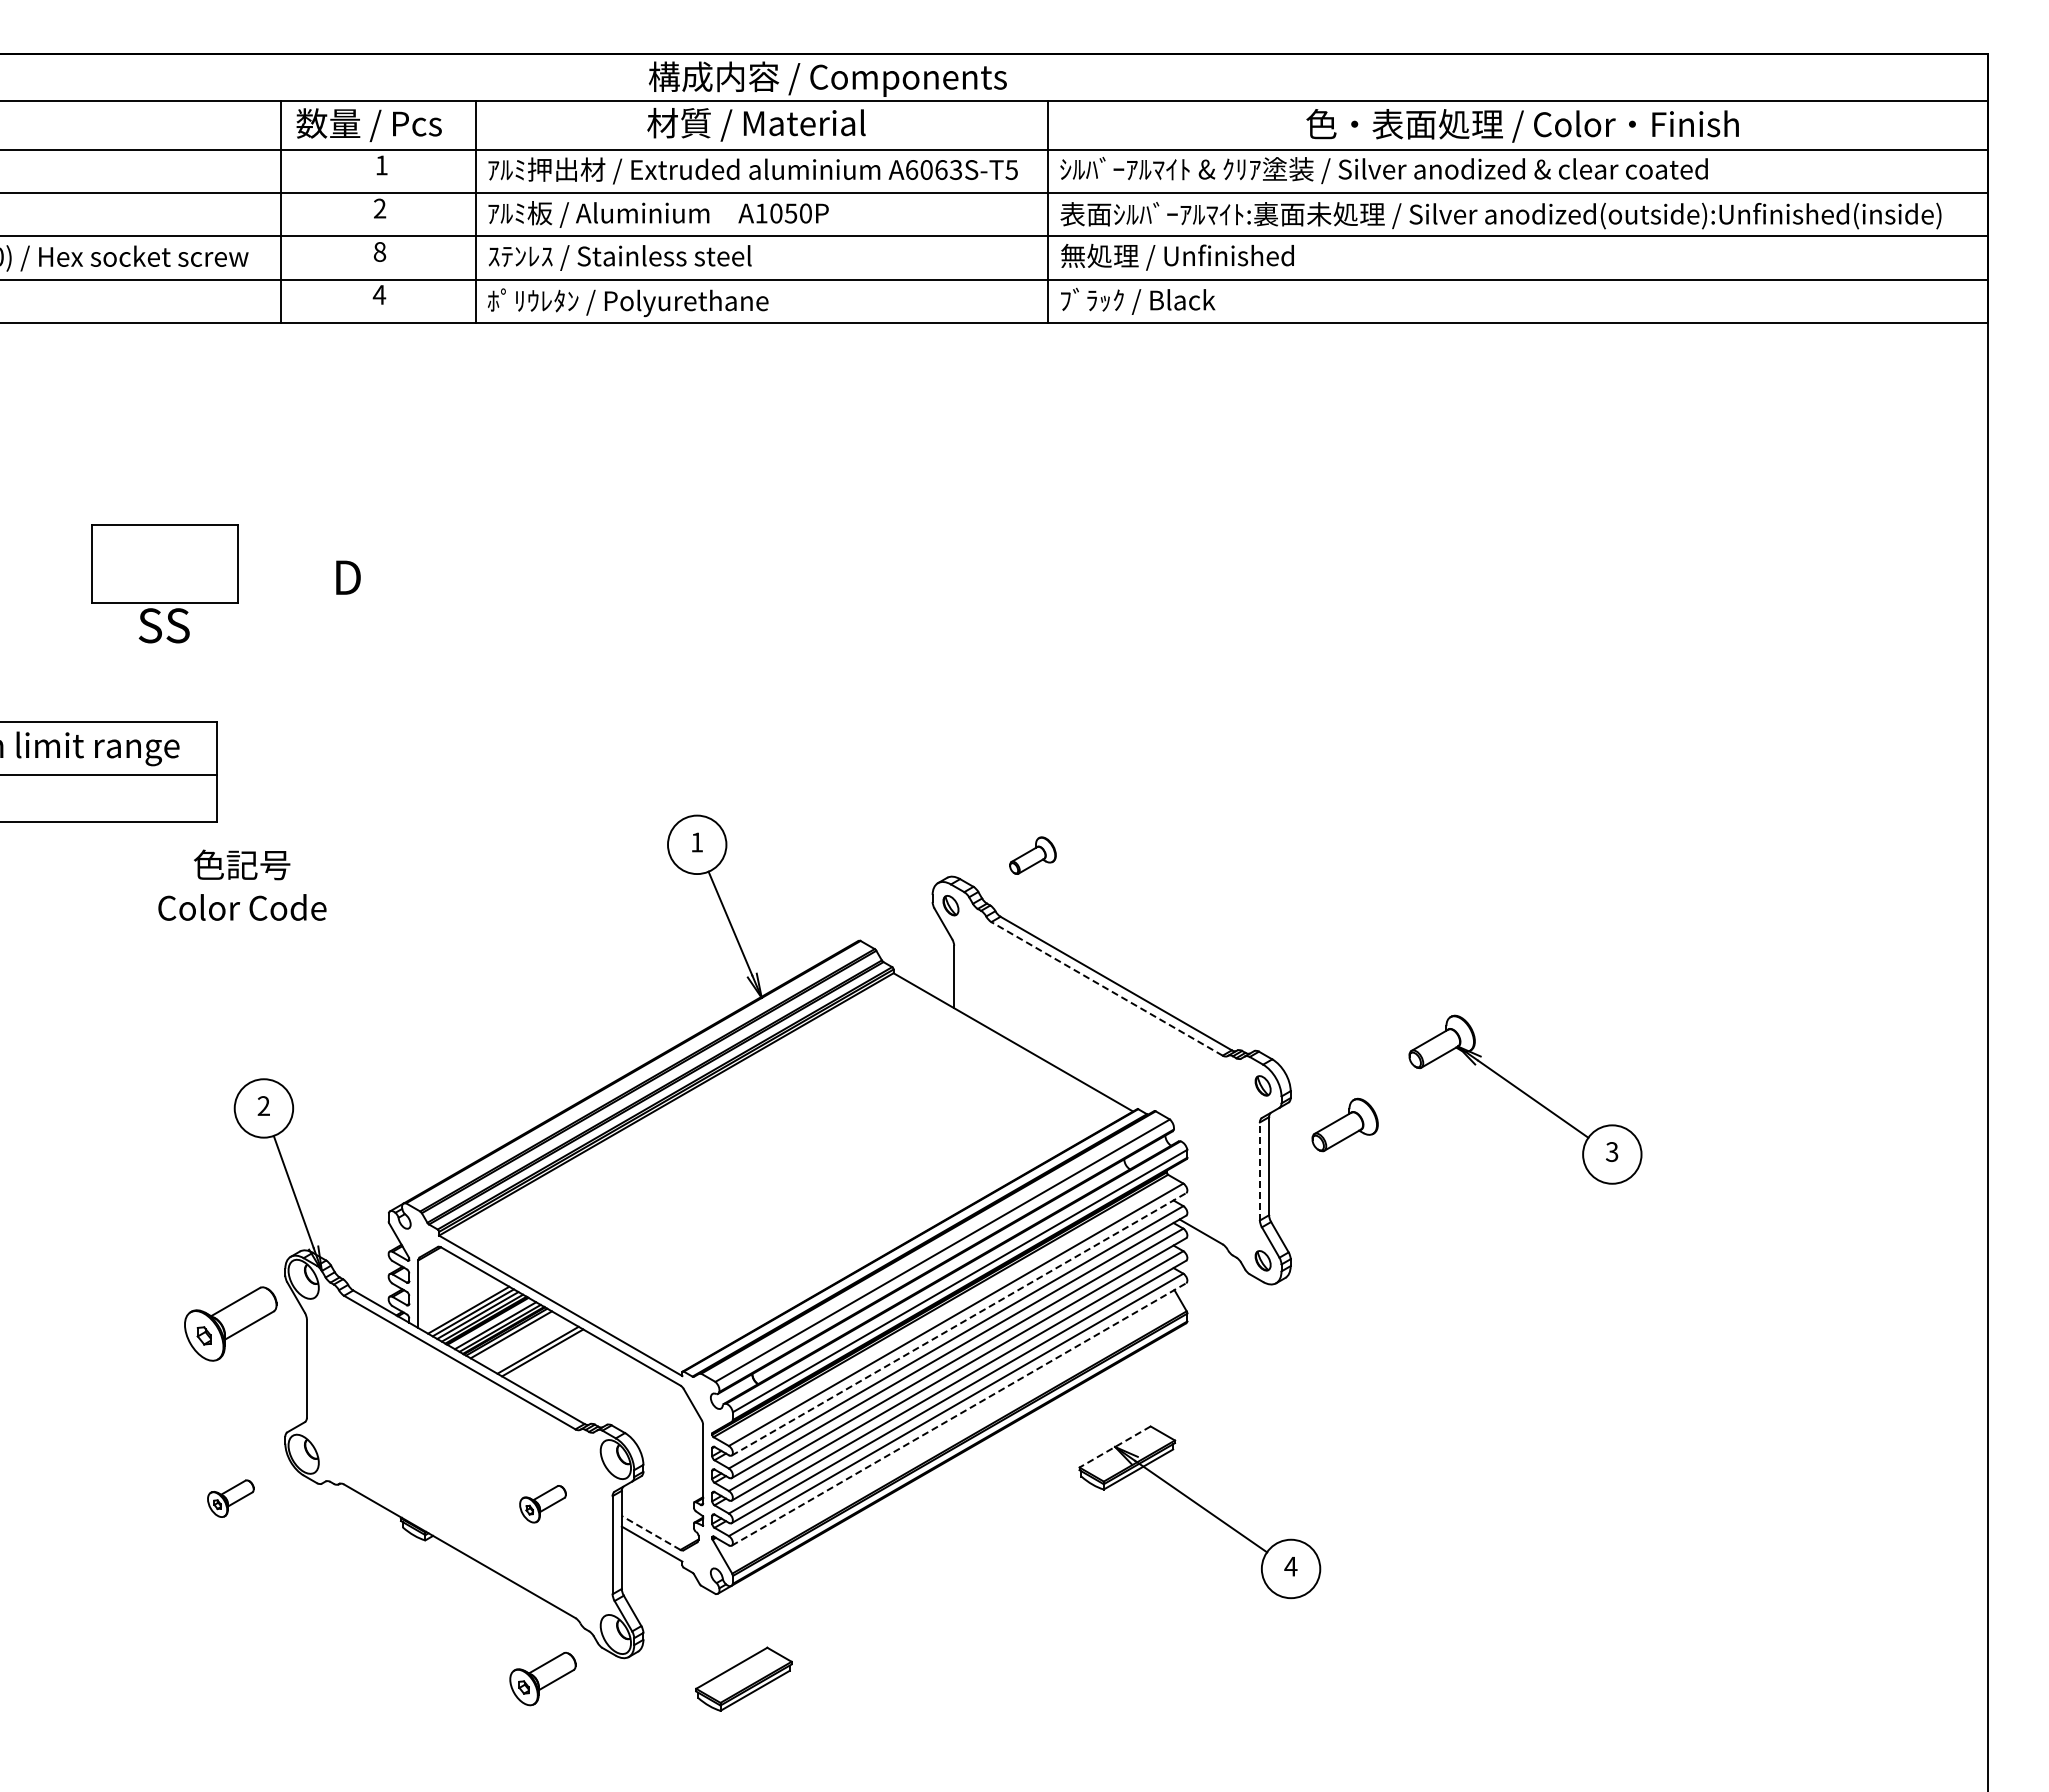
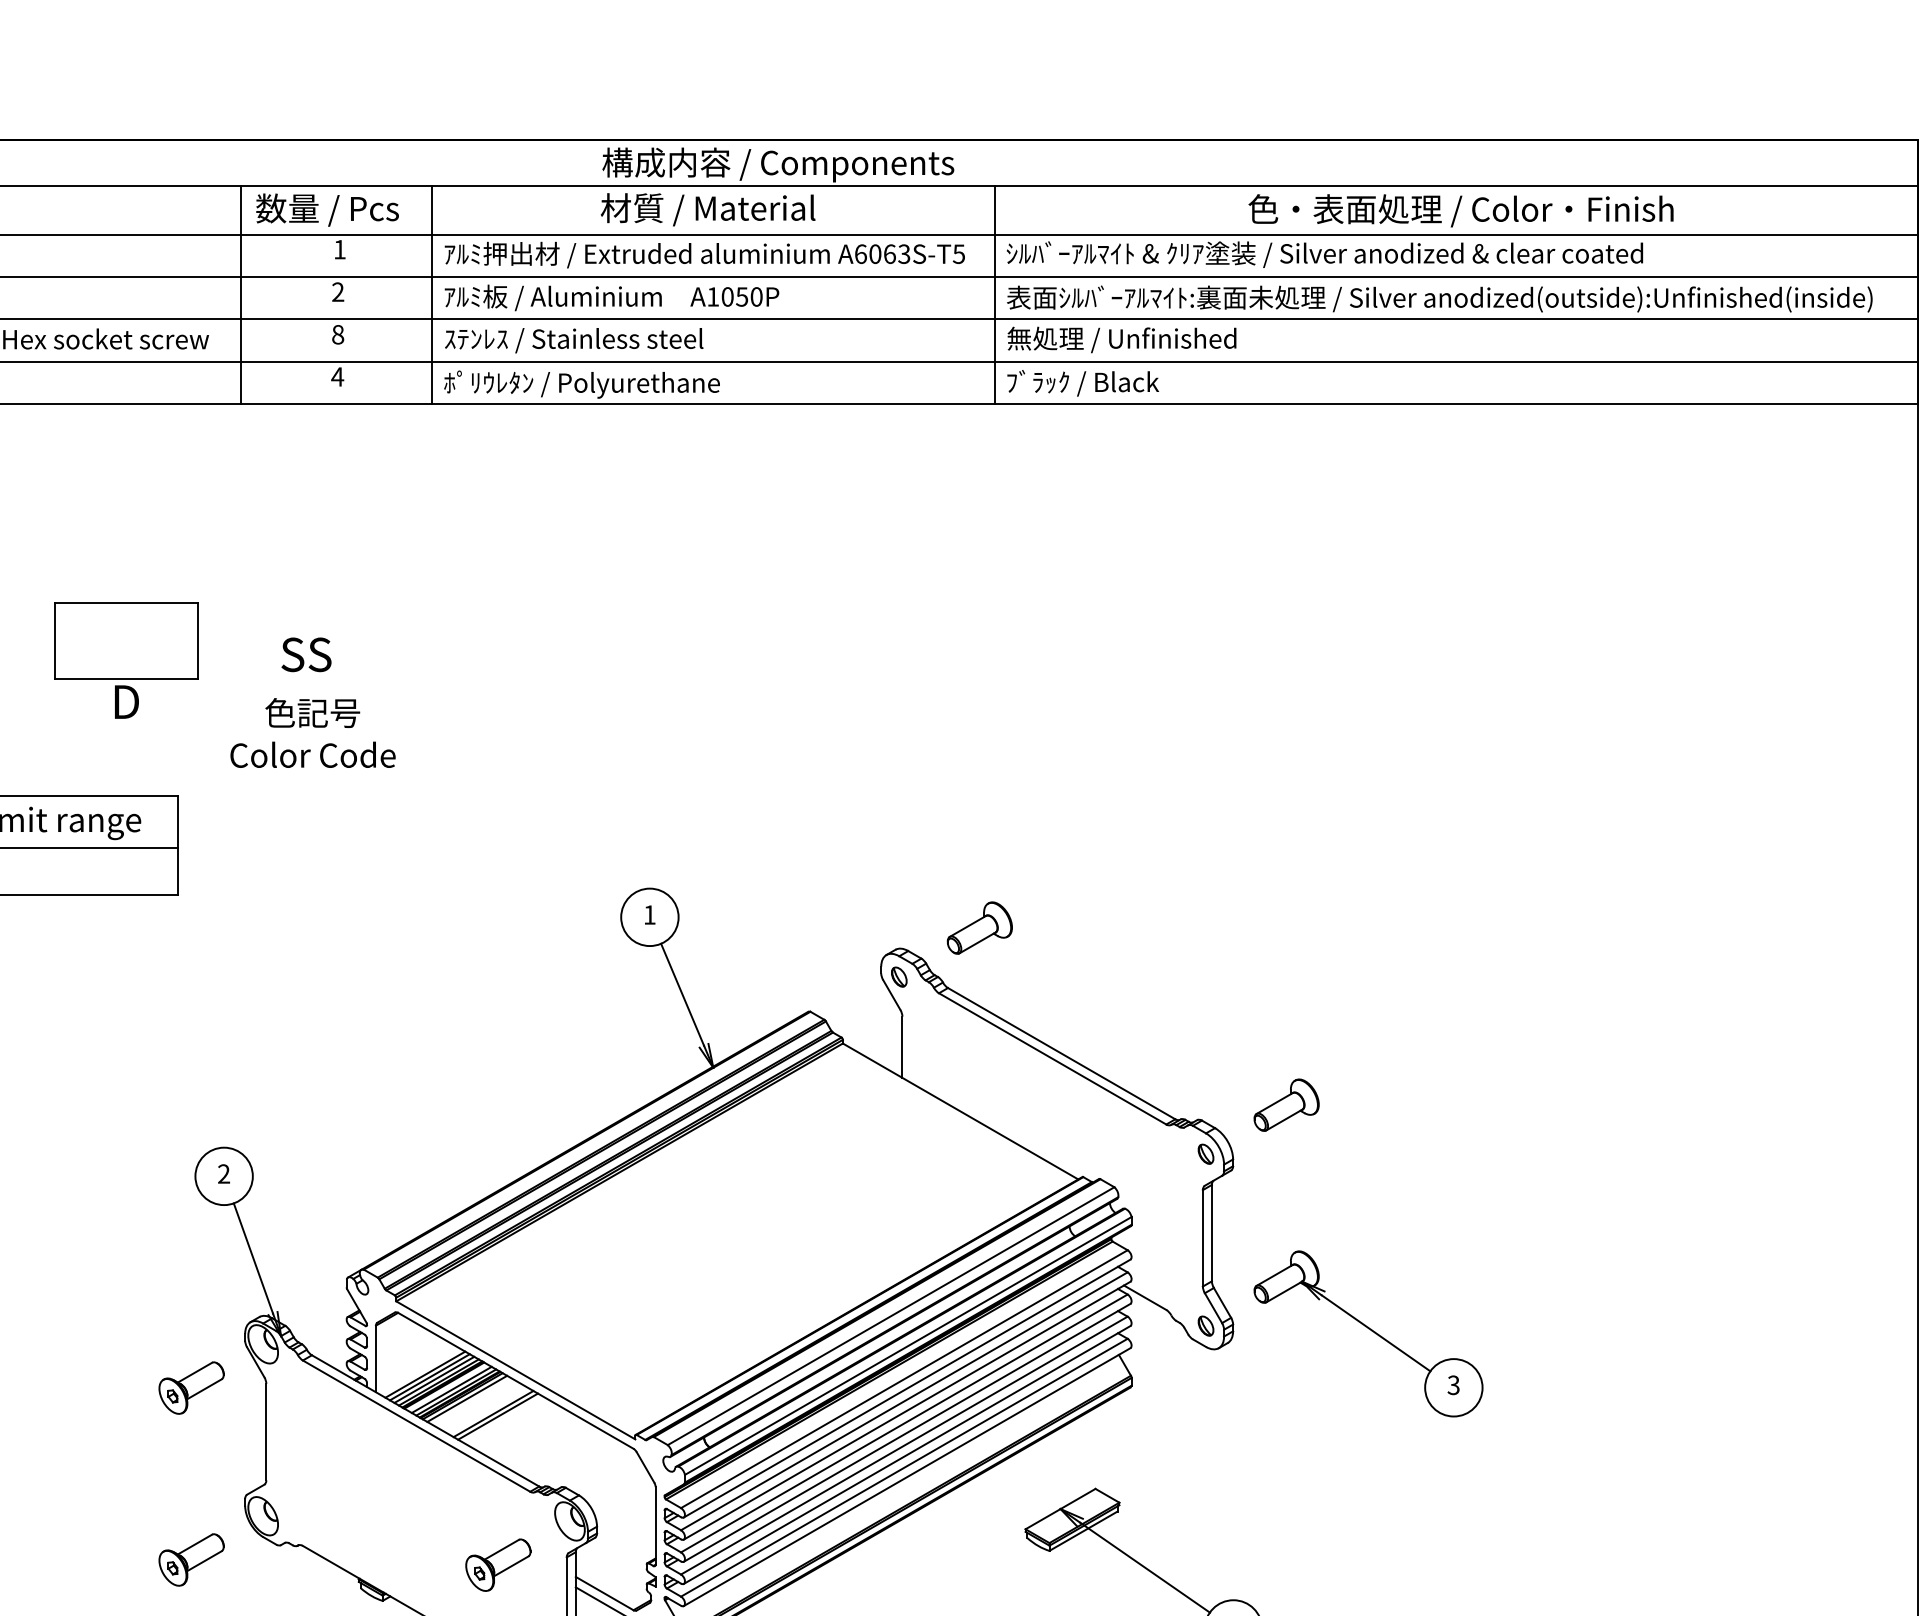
text: (347, 577) -> (306, 654), D -> SS
text: (163, 625) -> (125, 701), SS -> D
part: (1032, 855) -> (979, 927), size x1.43
text: (242, 884) -> (313, 732), moved
line: (1107, 988) -> (1053, 1058), dashed -> solid
part: (1525, 1099) -> (1368, 1333), moved
part: (1344, 1124) -> (1285, 1104), moved
line: (1259, 1170) -> (1202, 1237), dashed -> solid
part: (230, 1323) -> (191, 1387), size x0.71
line: (959, 1324) -> (907, 1388), dashed -> solid
line: (959, 1414) -> (907, 1477), dashed -> solid
line: (1114, 1447) -> (1059, 1509), dashed -> solid
part: (230, 1498) -> (191, 1559), size x1.43
part: (542, 1504) -> (497, 1565), size x1.43
line: (651, 1532) -> (604, 1593), dashed -> solid

